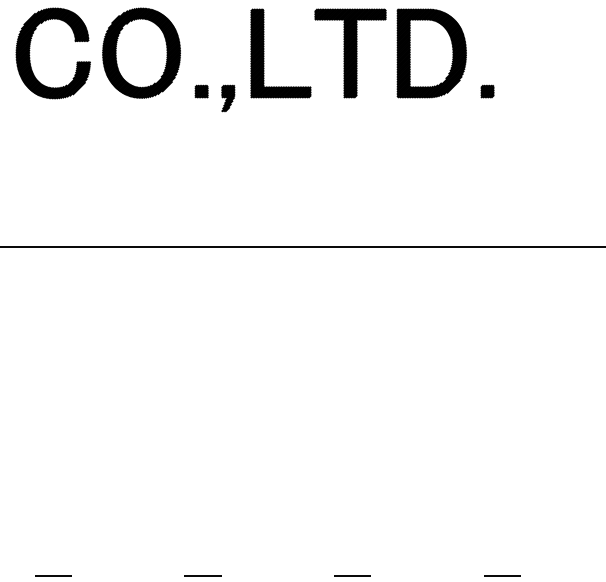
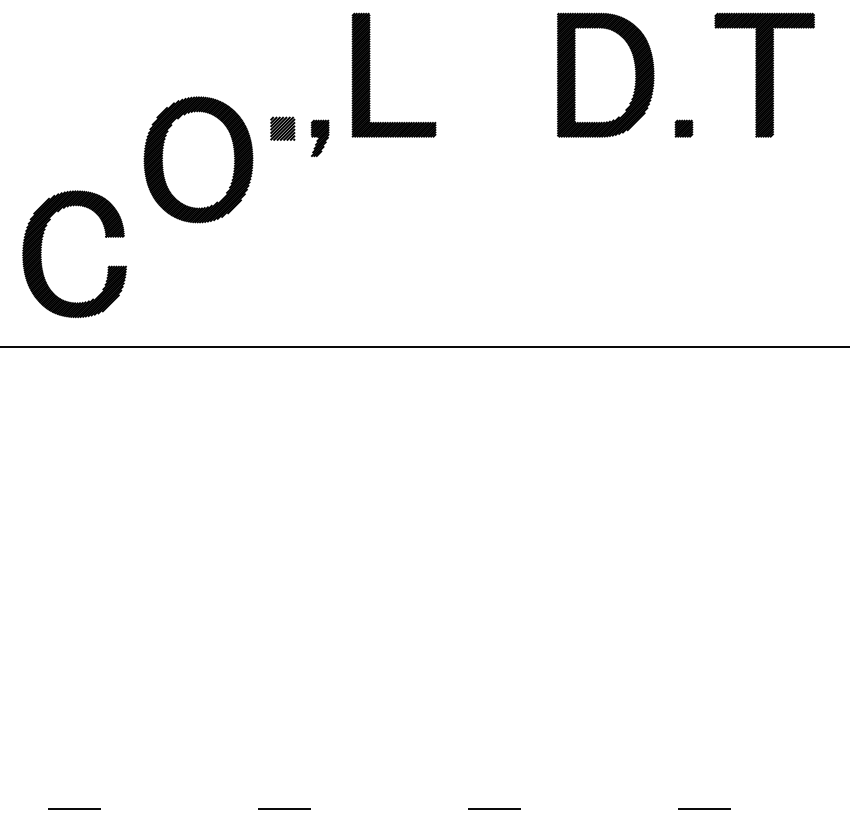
part: (141, 52) -> (198, 159), moved
part: (350, 52) -> (764, 74), moved
part: (29, 53) -> (41, 254), moved
part: (201, 91) -> (282, 128), size x1.4

